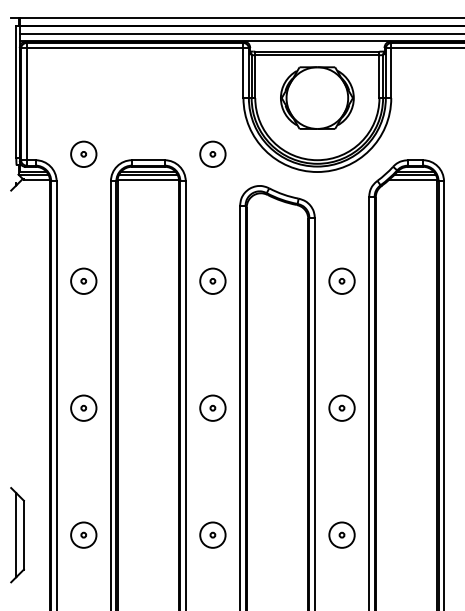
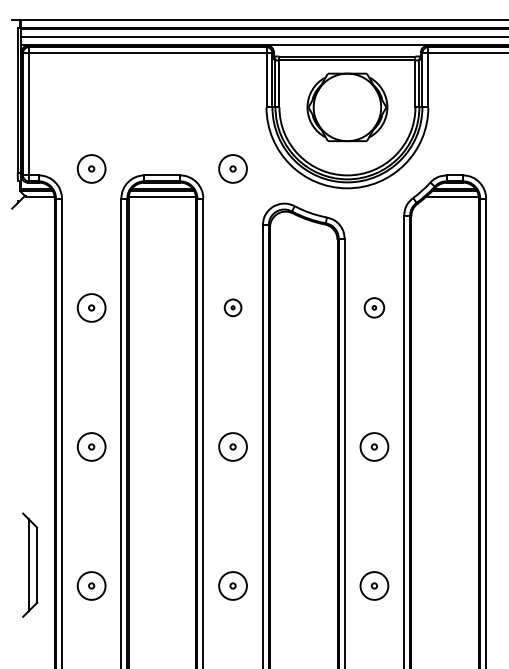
part: (212, 280) -> (232, 307), size x0.6
part: (341, 280) -> (373, 307), size x0.7
part: (17, 535) -> (30, 565), moved

